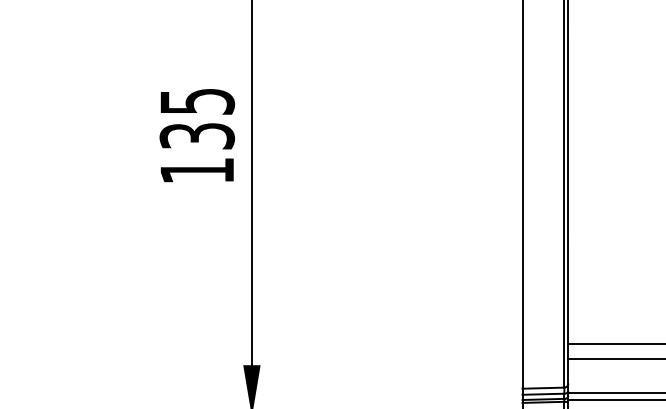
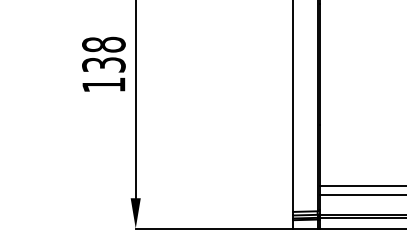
text: (196, 101) -> (103, 44), 135 -> 138

